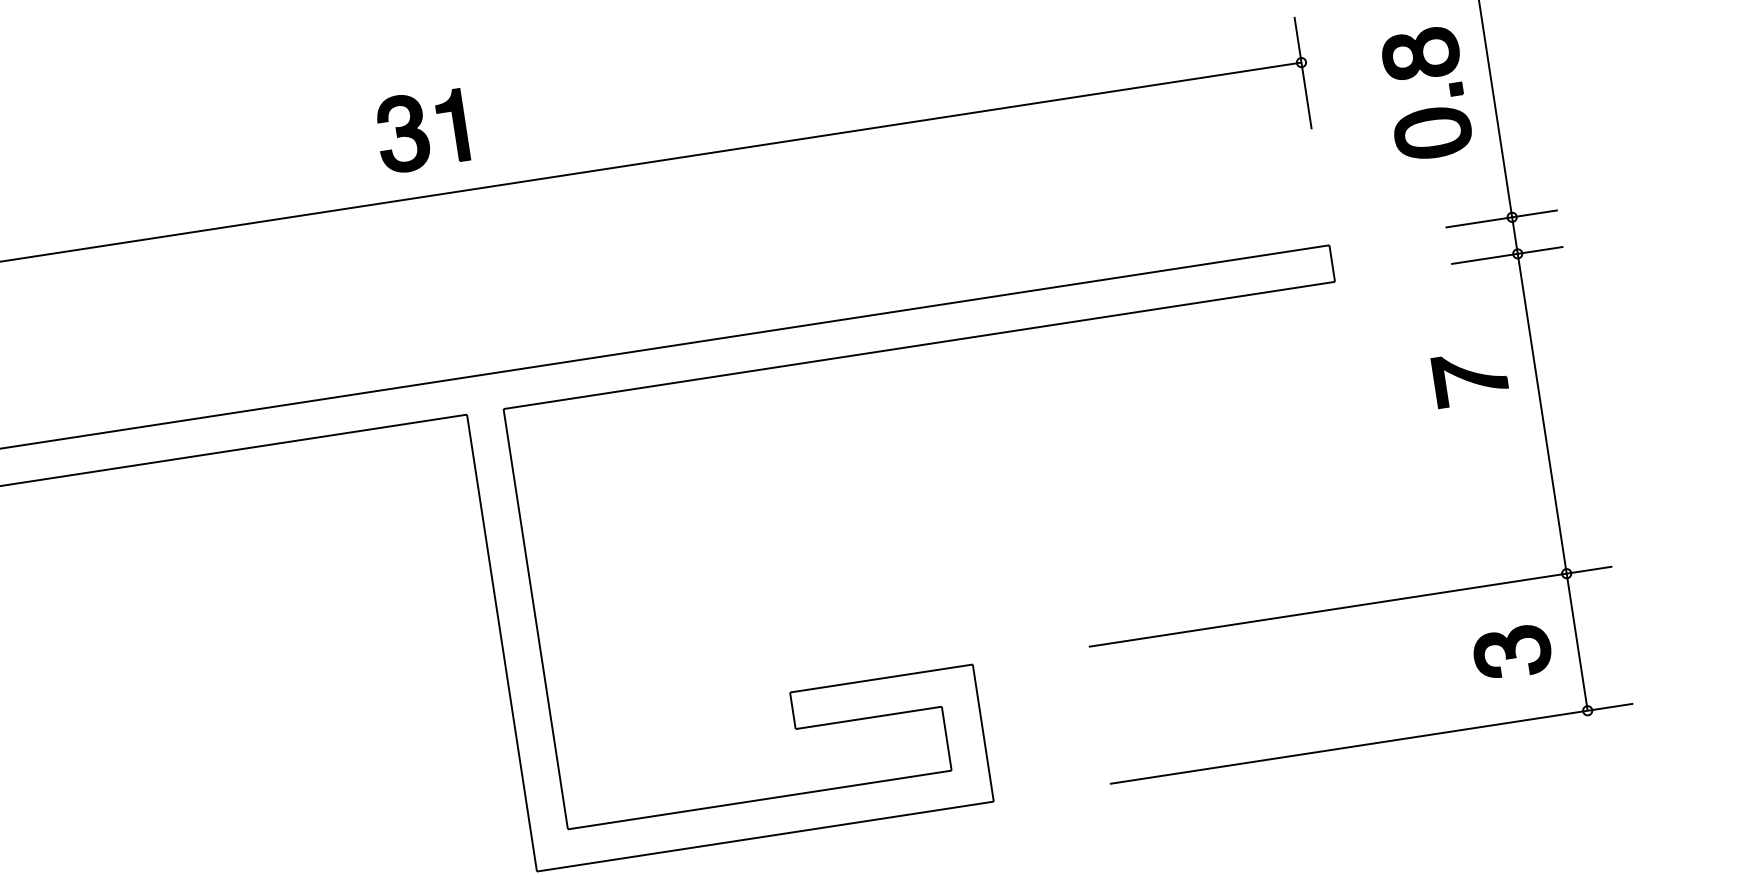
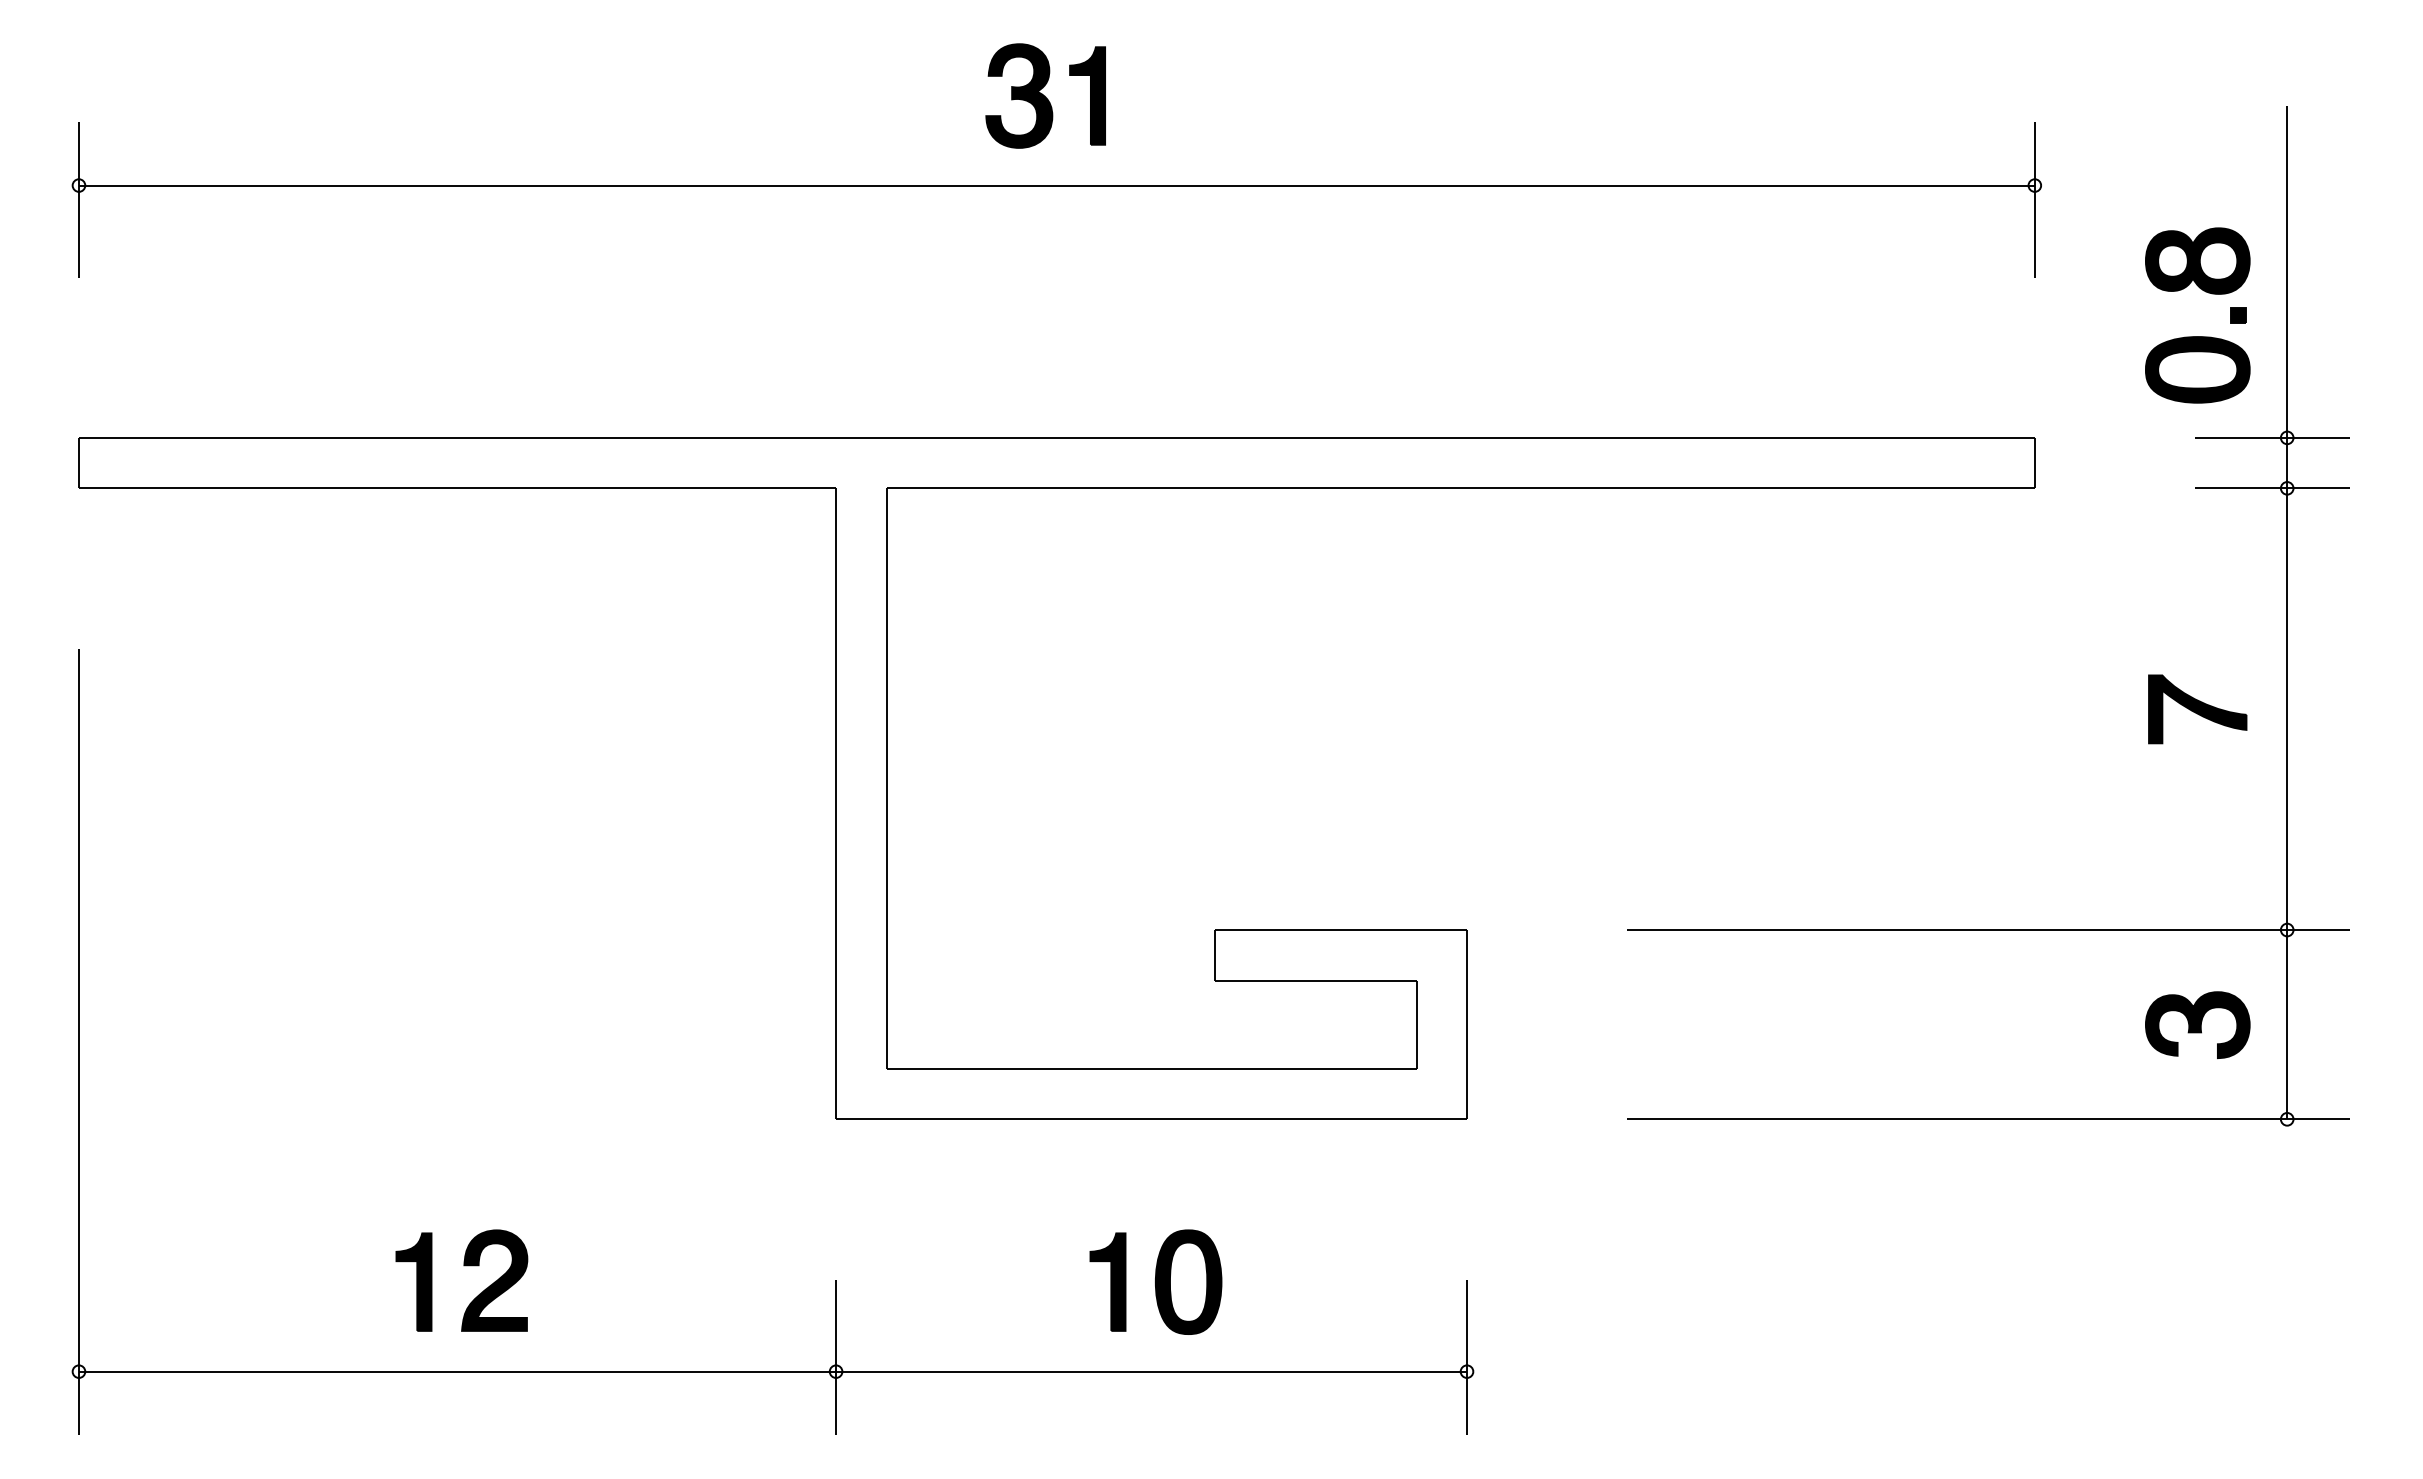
part: (1429, 108) -> (2197, 336), moved
part: (421, 130) -> (1045, 95), moved
part: (1470, 378) -> (2197, 709), moved

